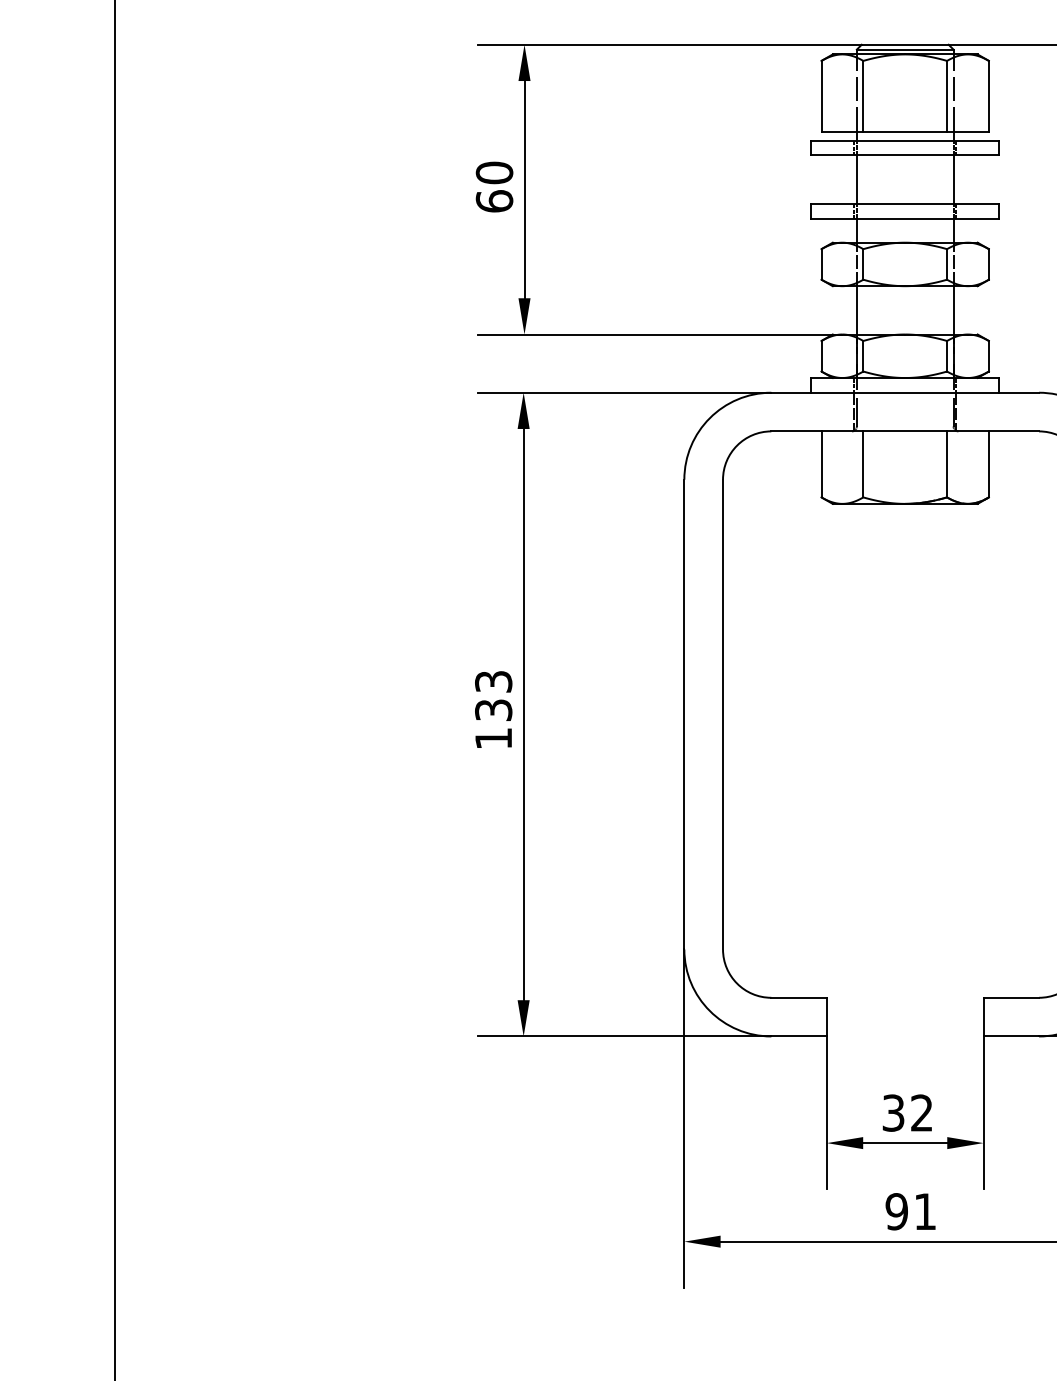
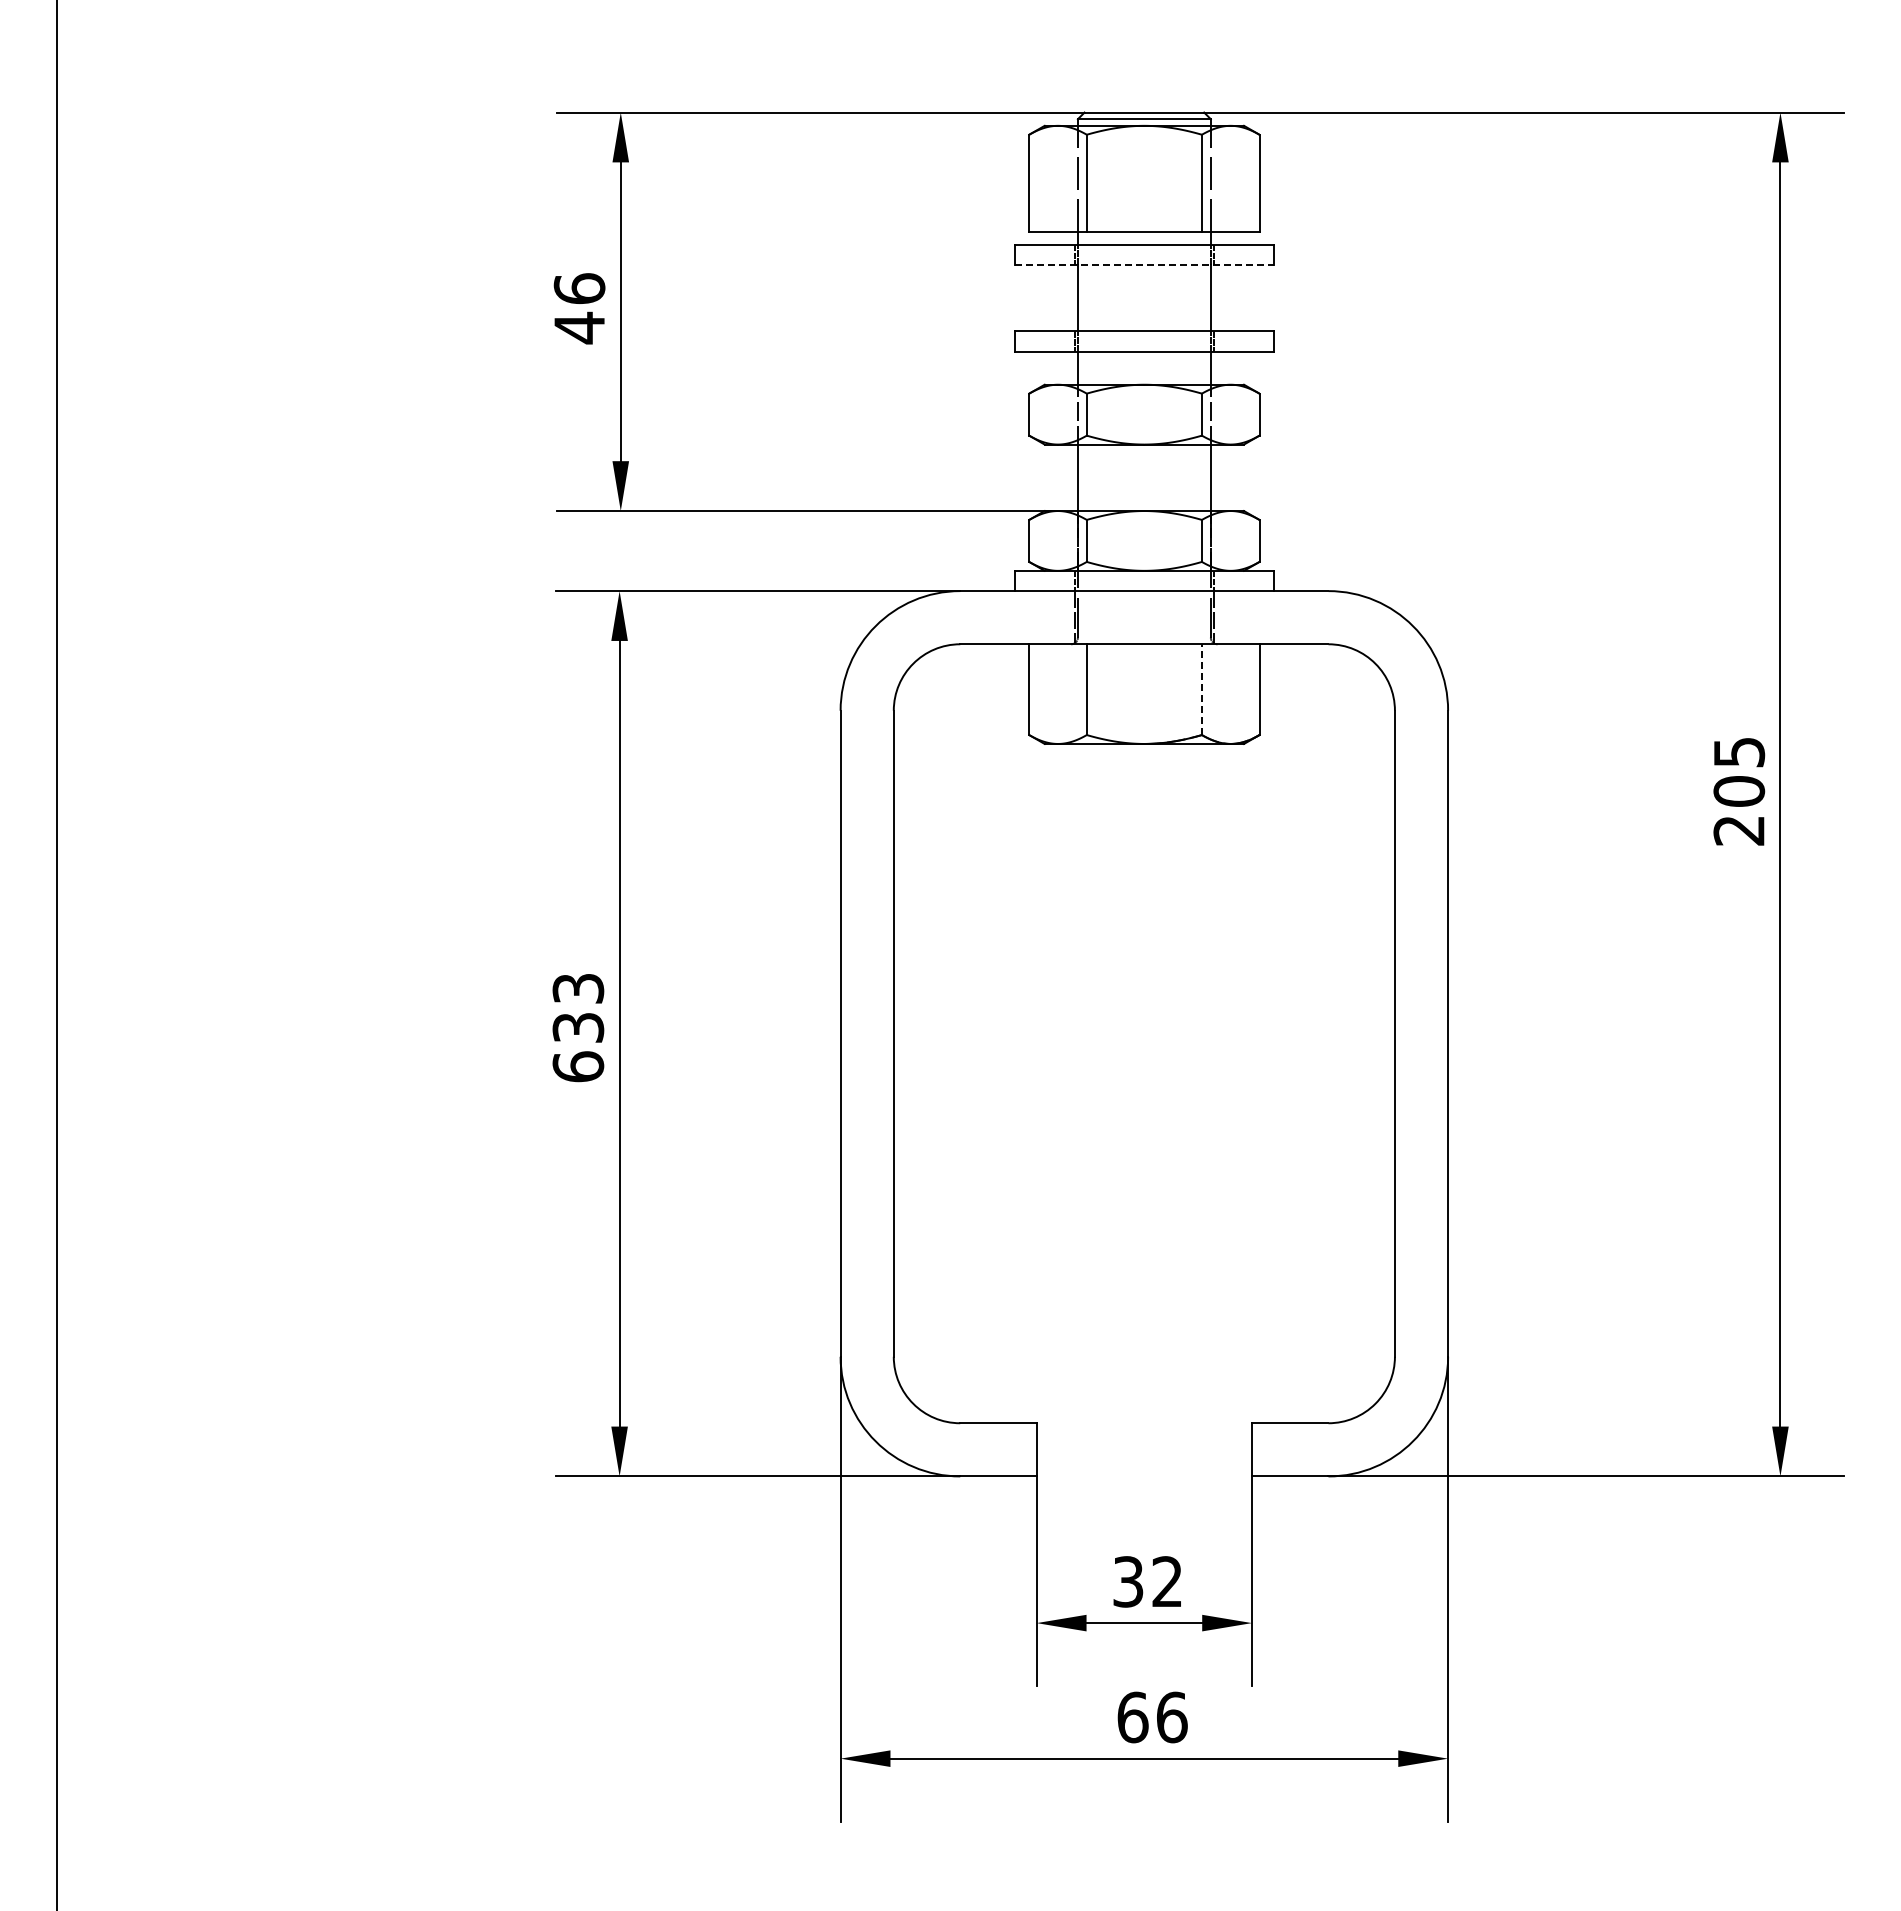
line: (905, 155) -> (1144, 264), solid -> dashed
text: (494, 187) -> (579, 308), 60 -> 46
line: (946, 464) -> (1201, 689), solid -> dashed
text: (493, 738) -> (578, 1066), 133 -> 633
text: (911, 1211) -> (1152, 1717), 91 -> 66

